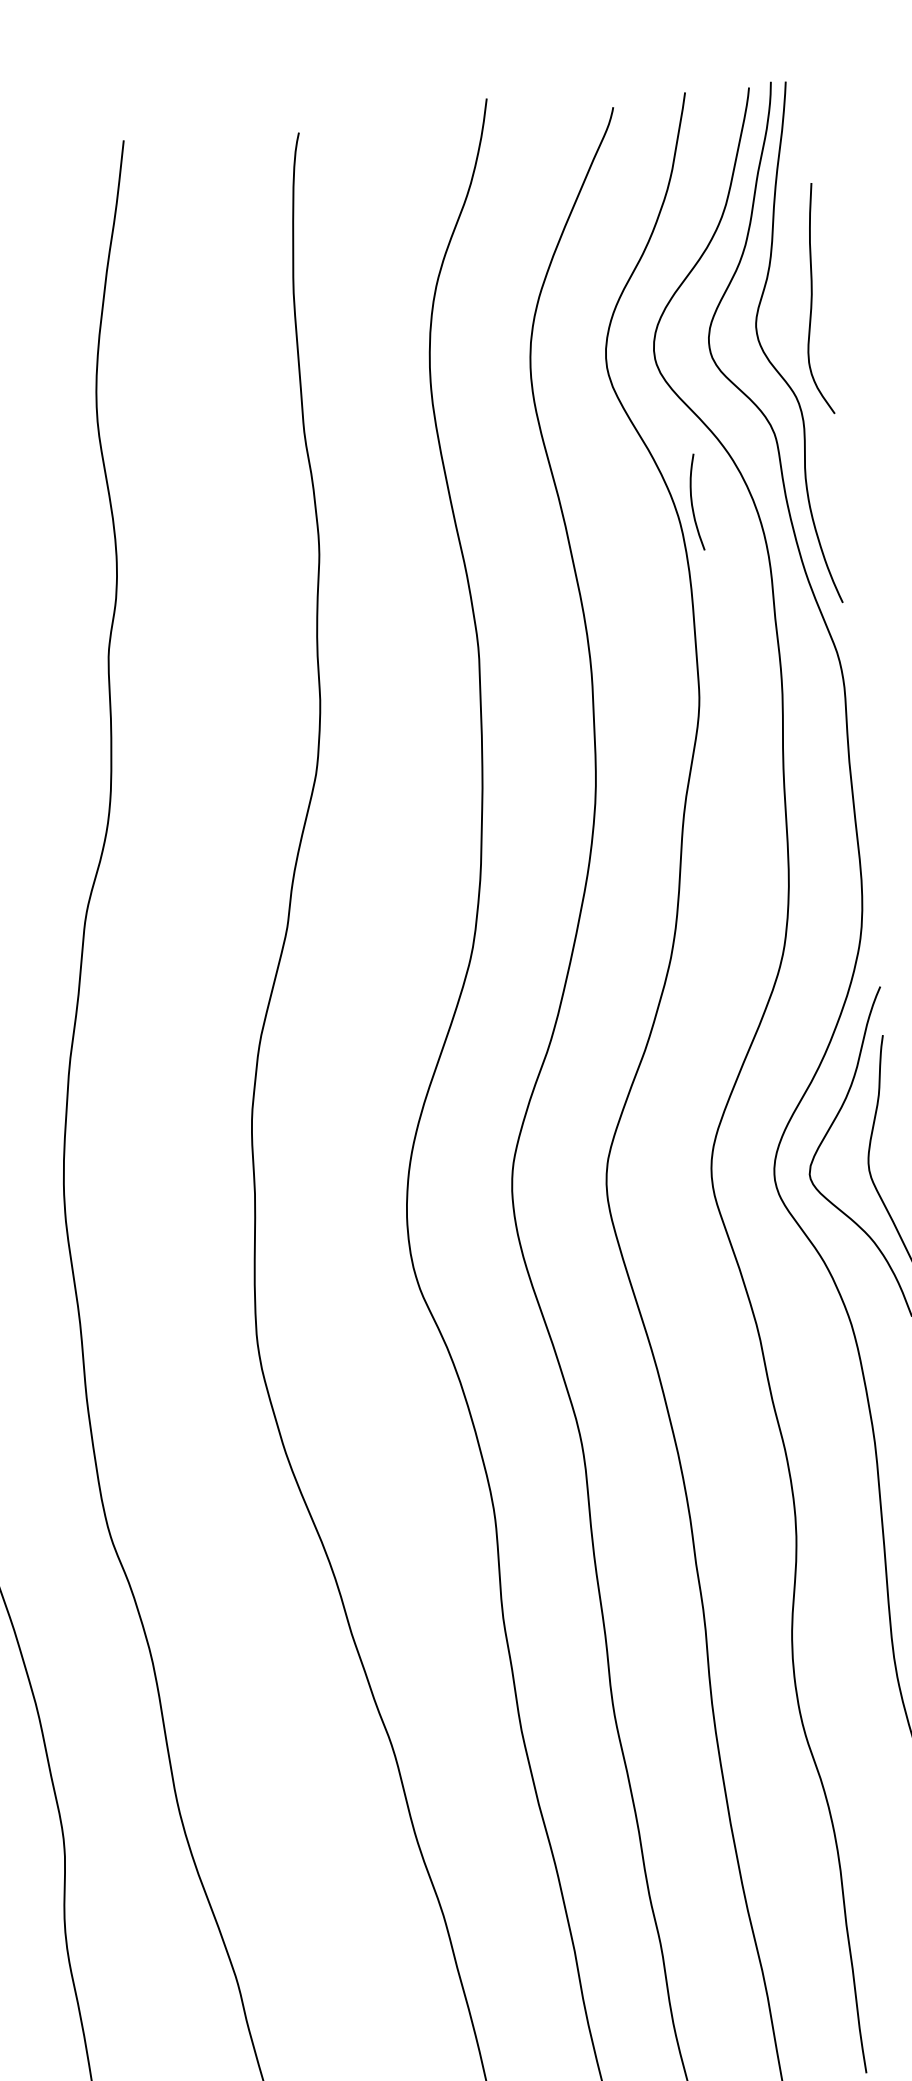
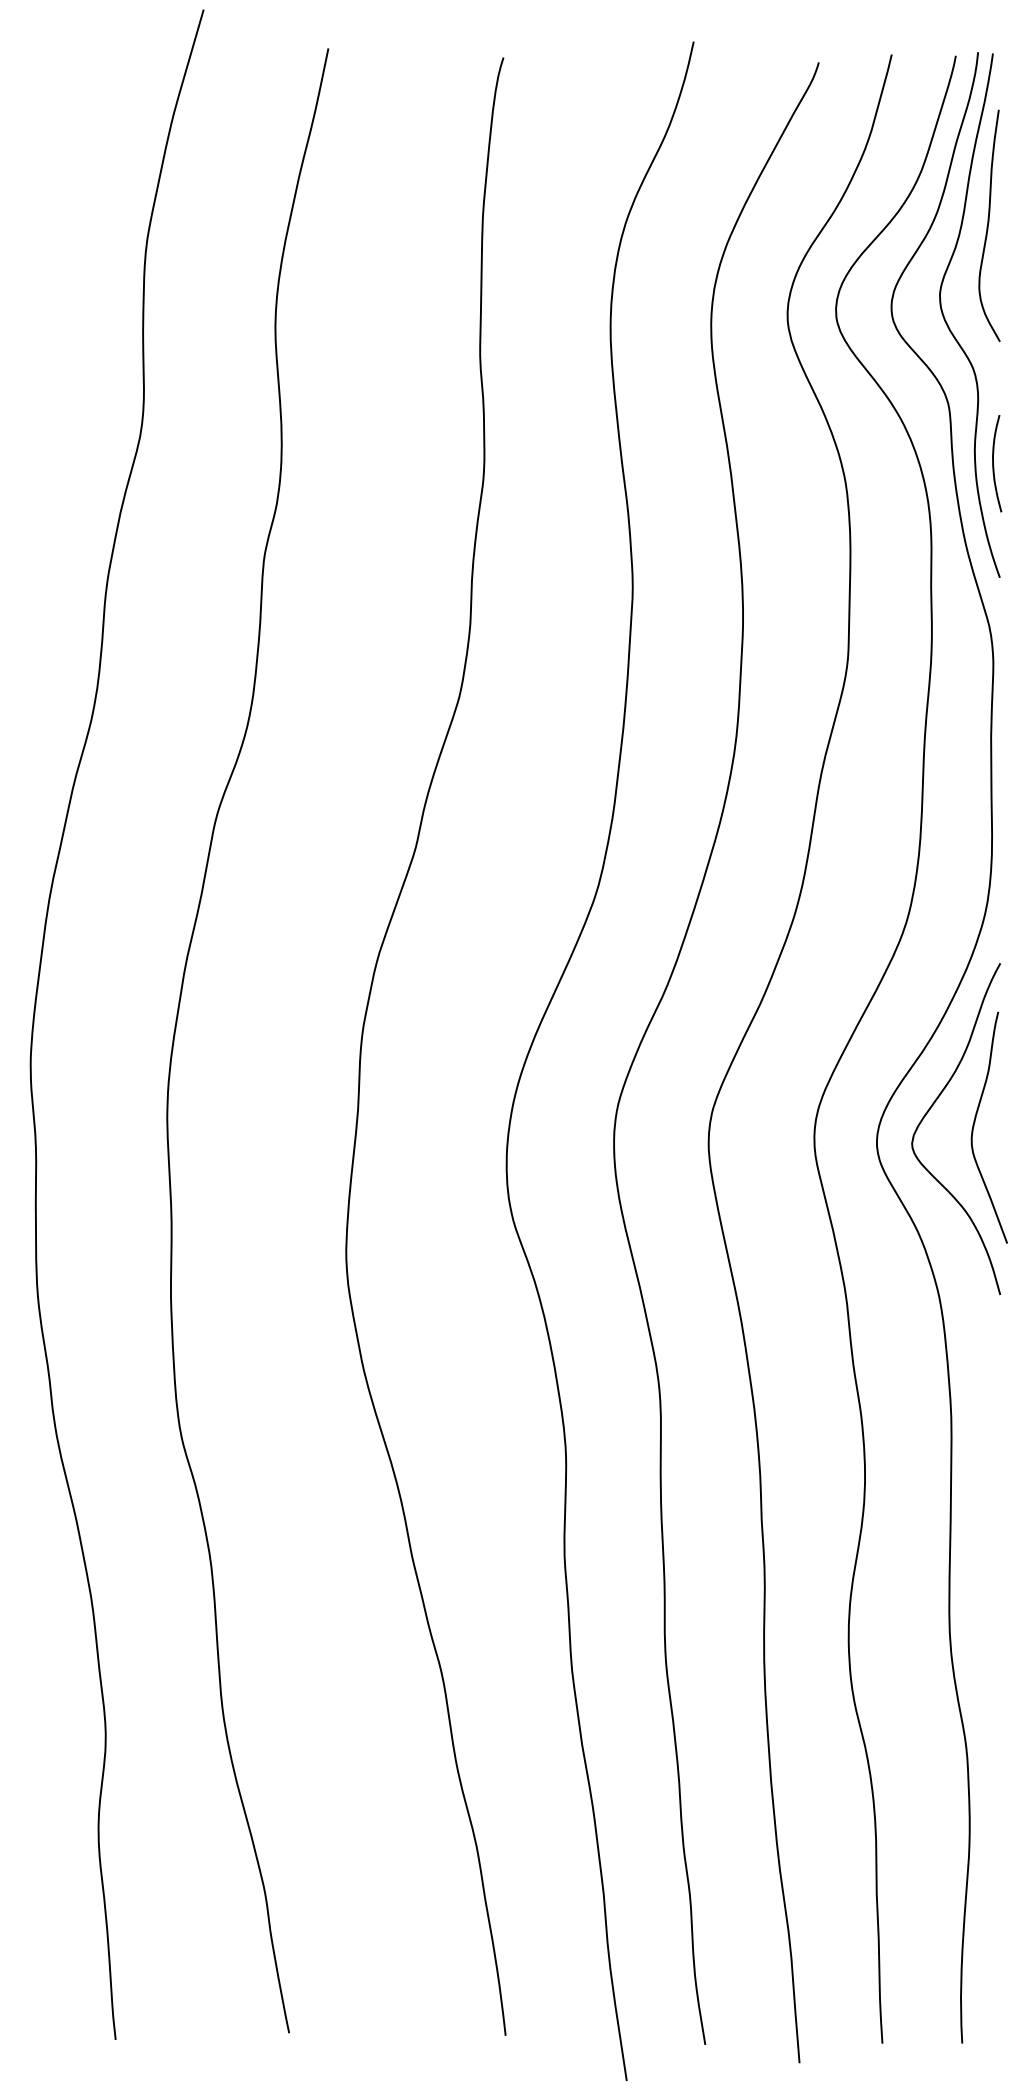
curve: (812, 299) -> (988, 225), moved
curve: (692, 502) -> (993, 463), moved

